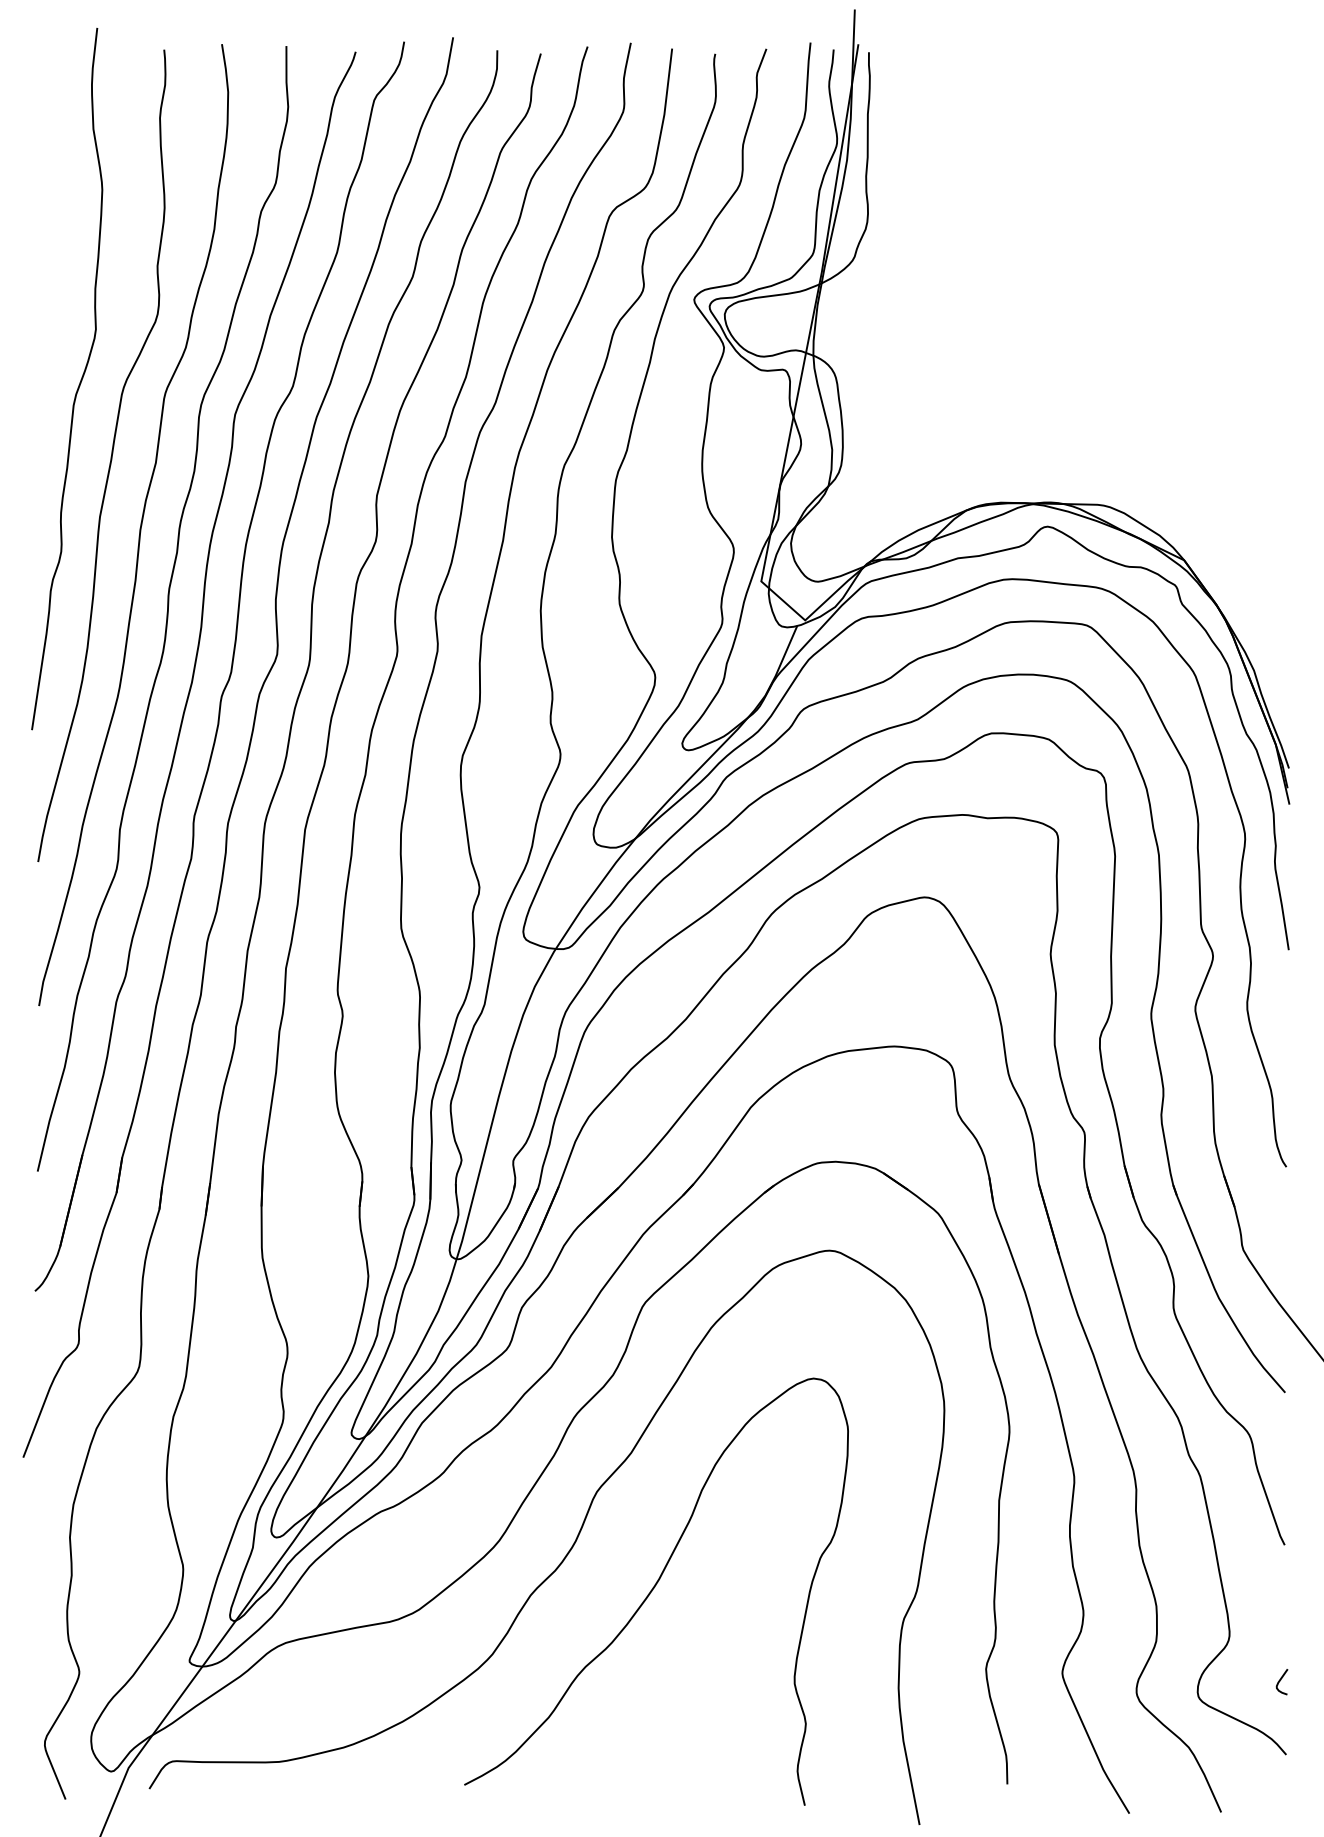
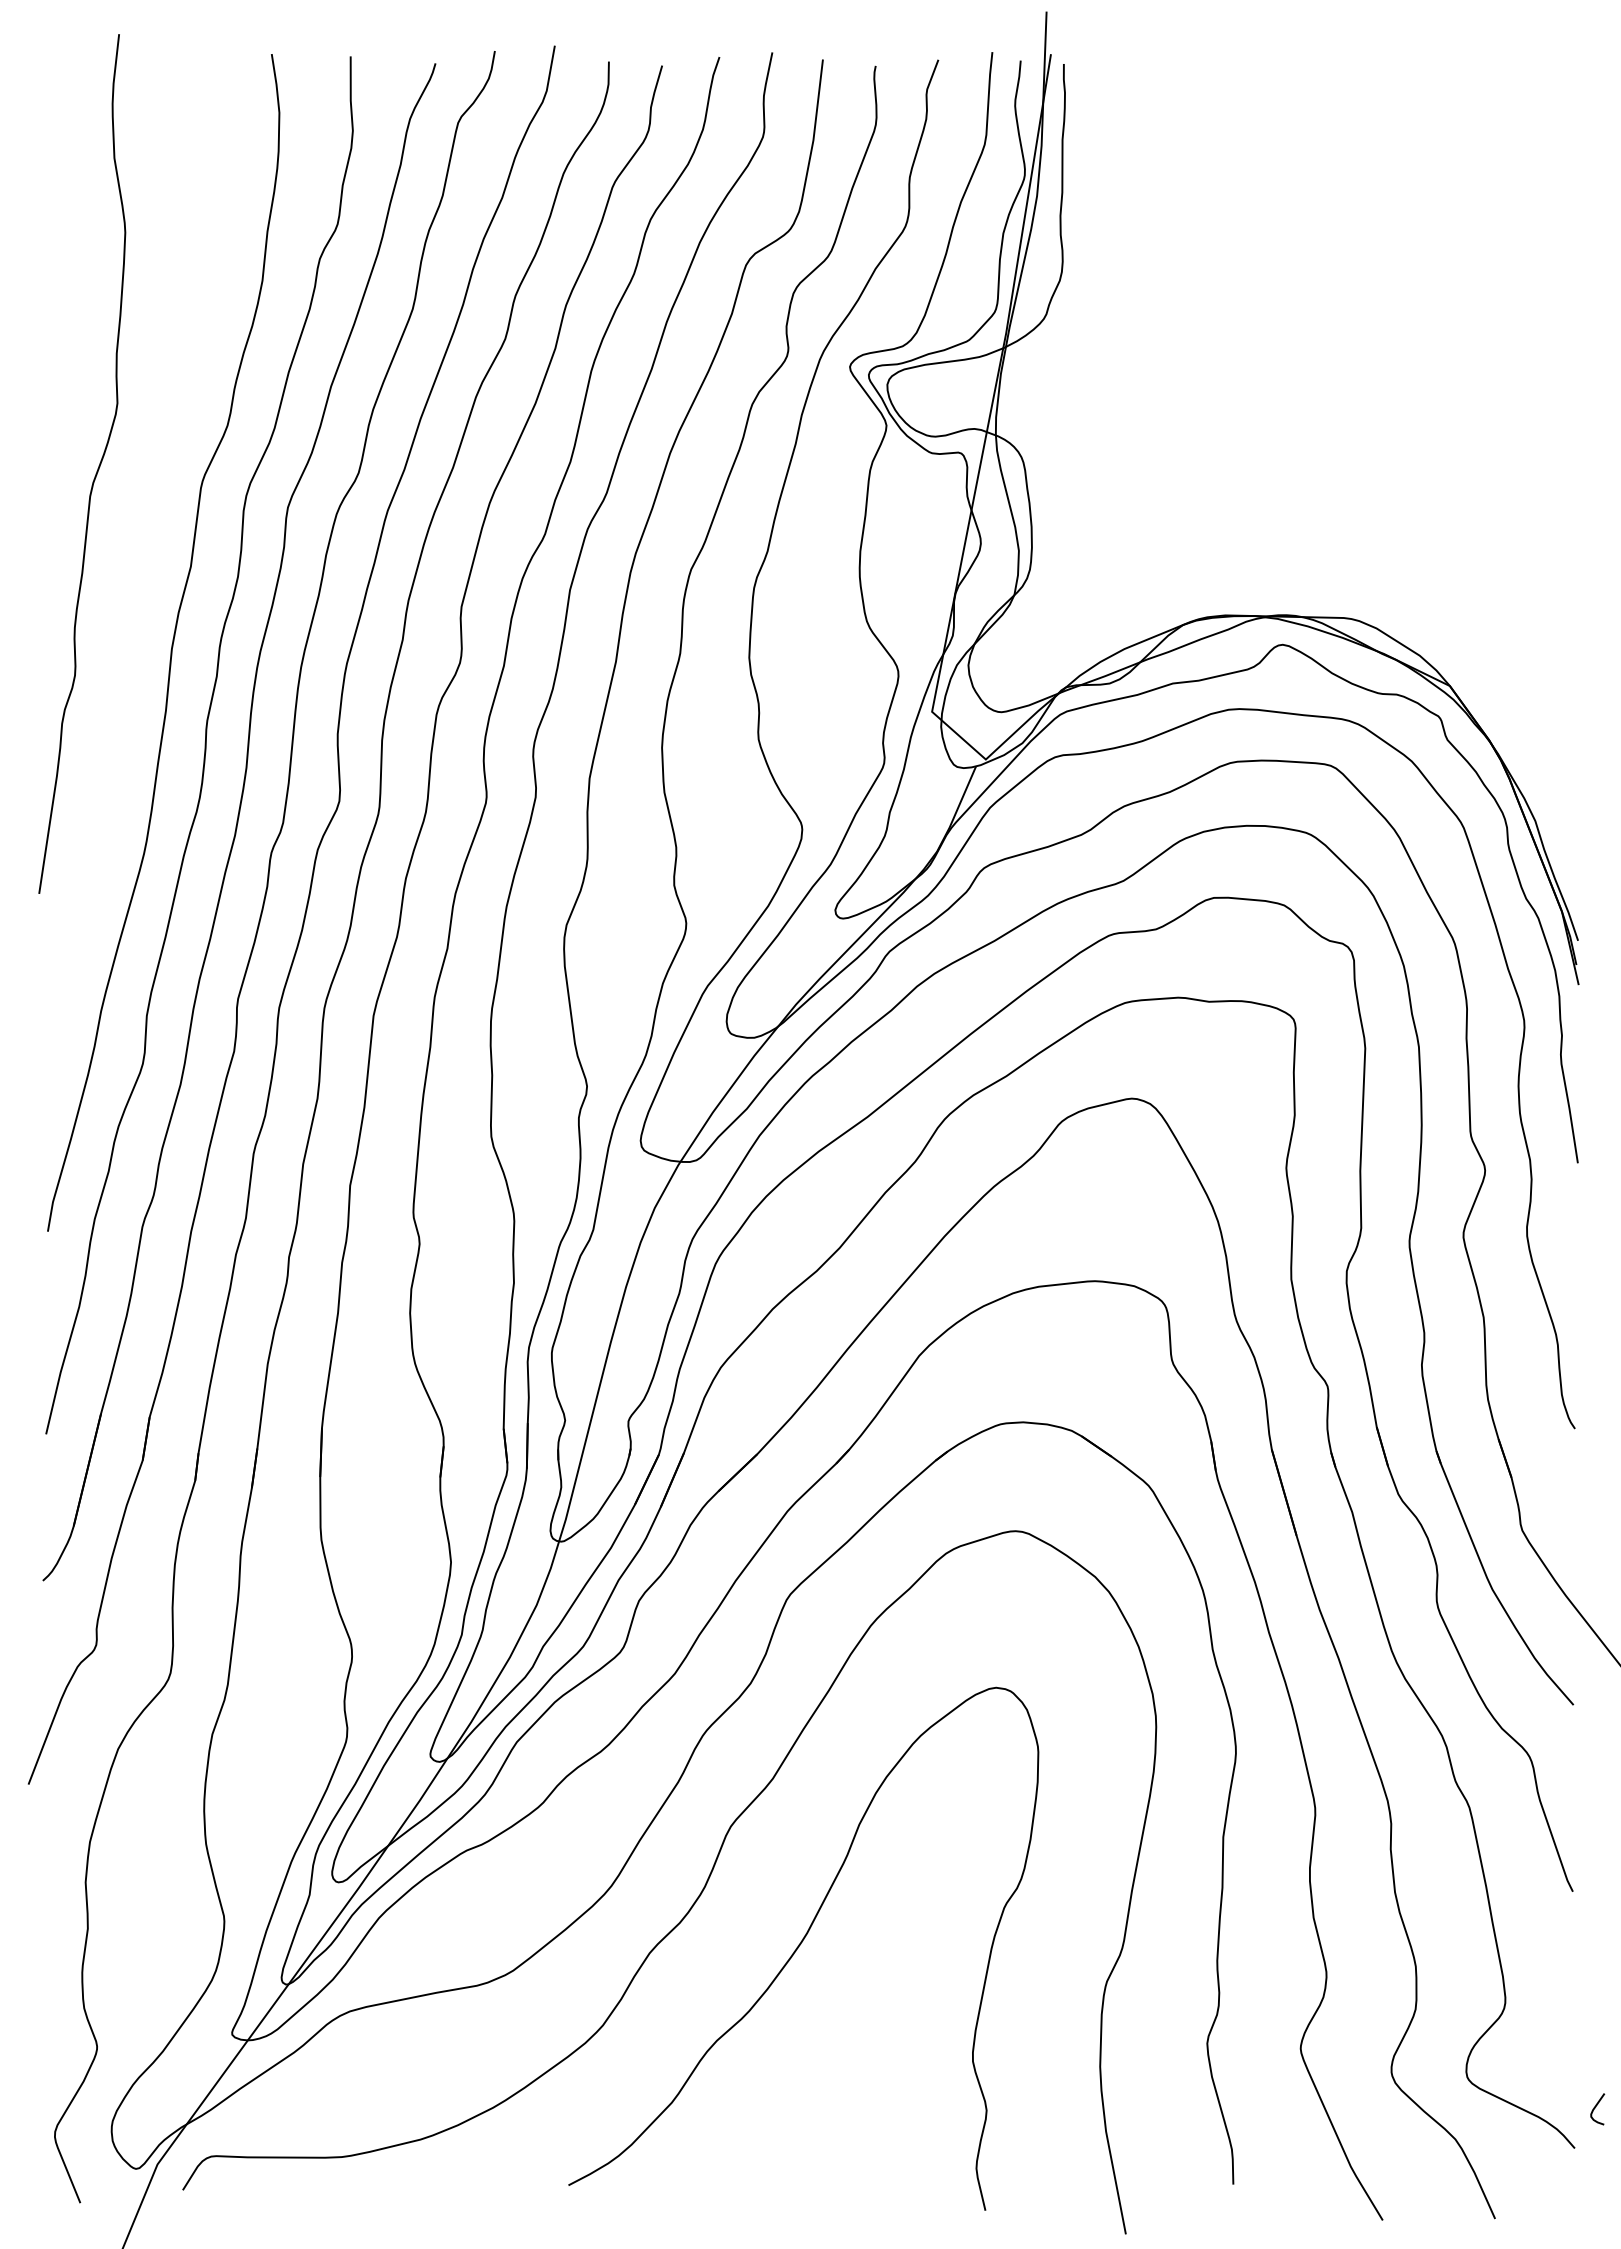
curve: (110, 457) -> (135, 559), removed
curve: (1280, 1681) -> (1595, 2108), moved

